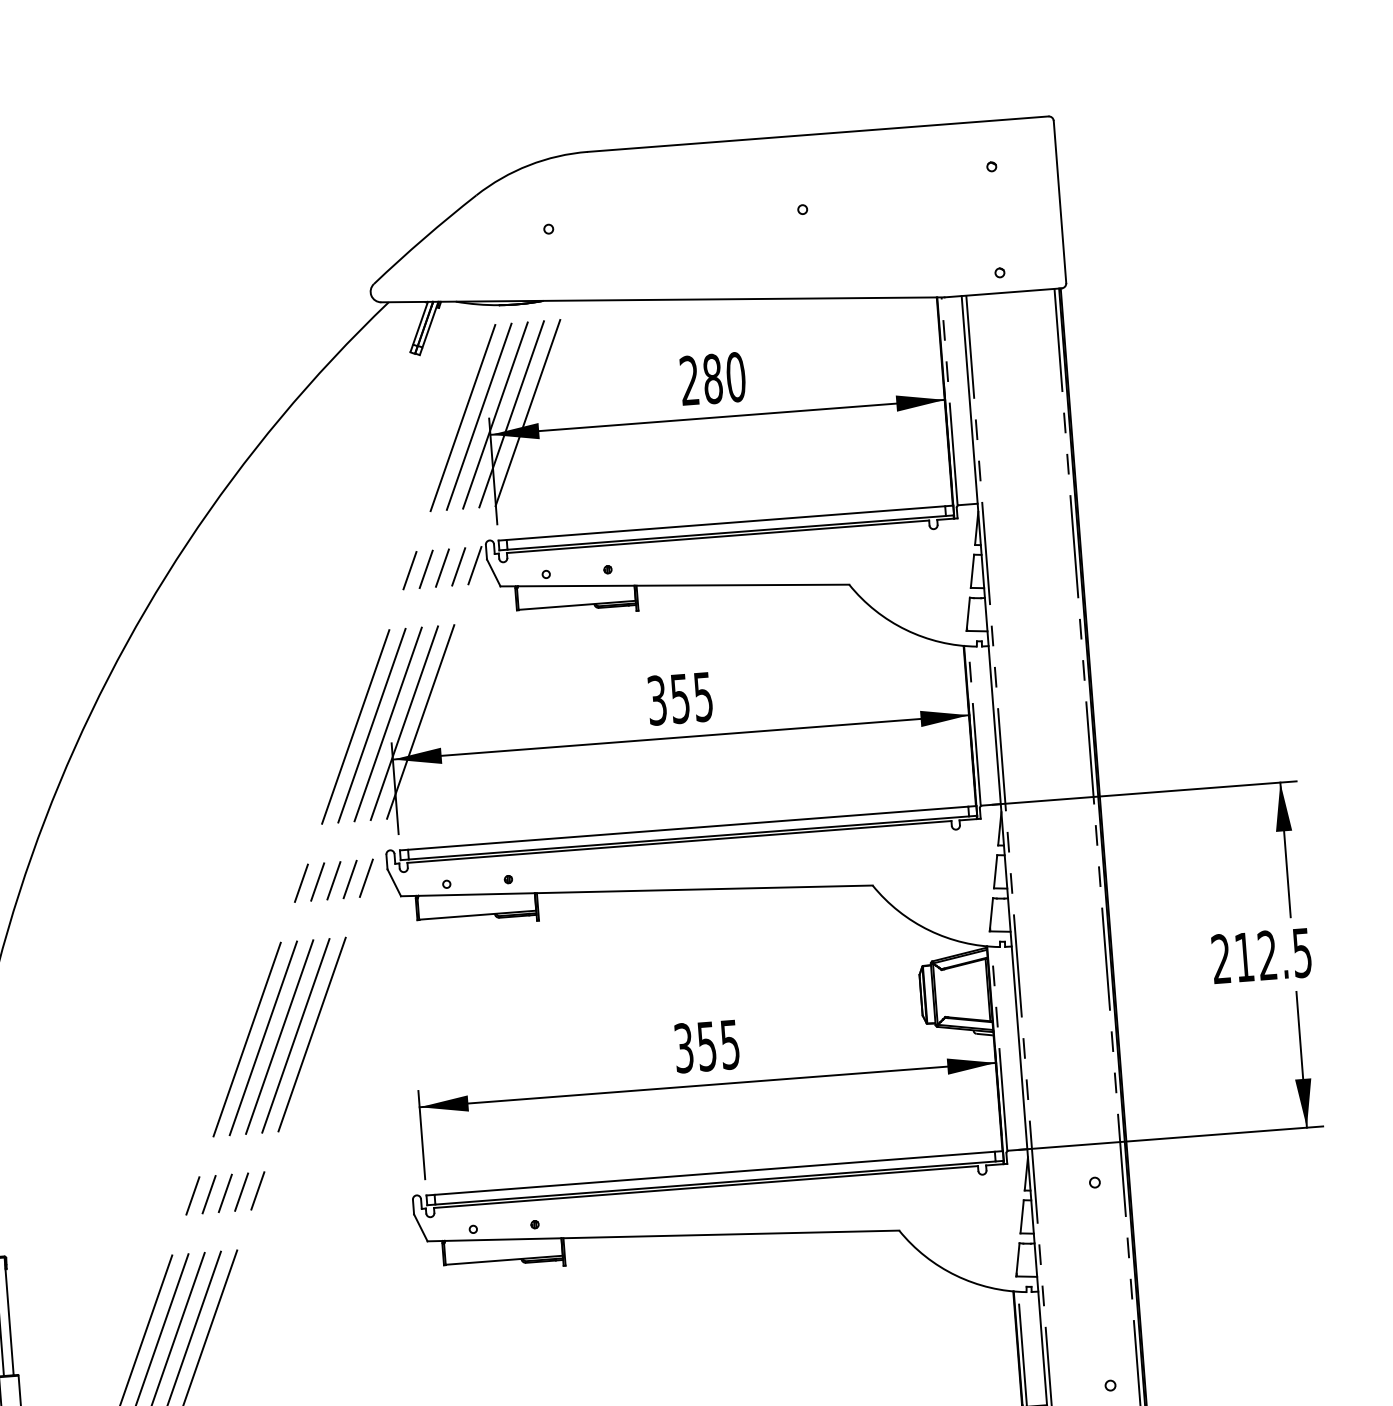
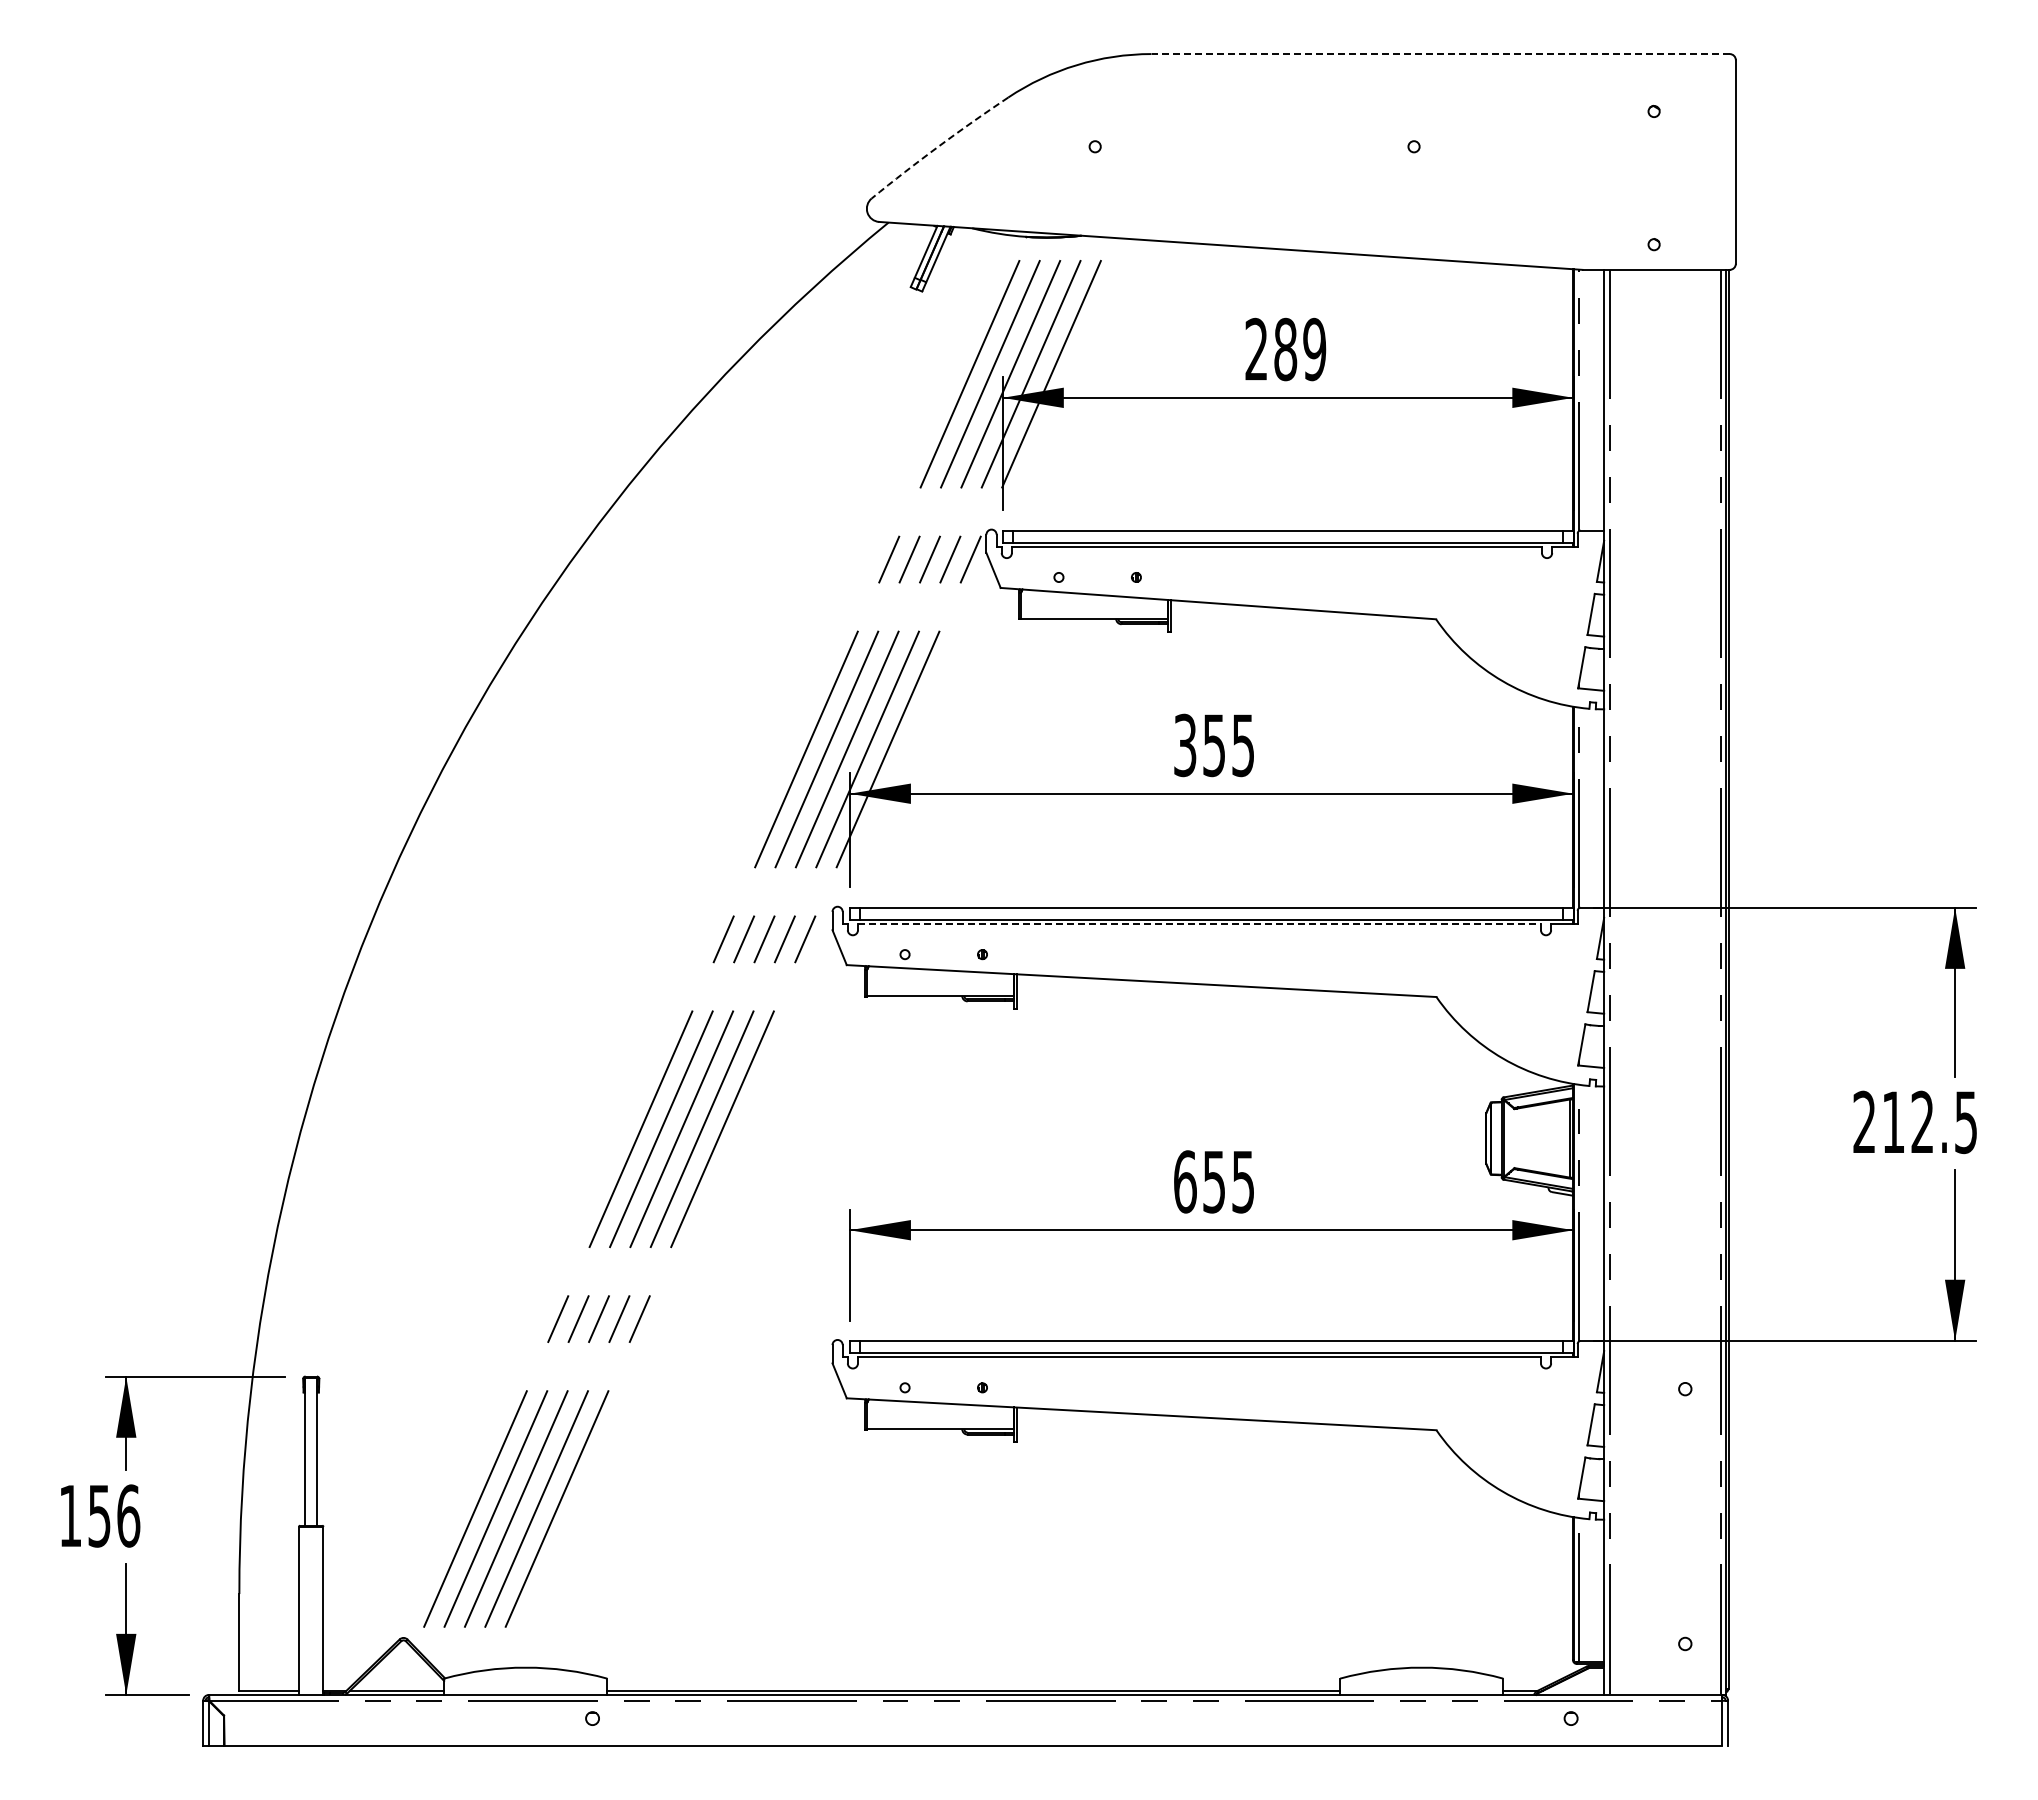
line: (818, 134) -> (1440, 54), solid -> dashed
arc: (423, 238) -> (938, 146), solid -> dashed
text: (735, 377) -> (1314, 349), 280 -> 289
line: (679, 842) -> (1199, 924), solid -> dashed
text: (684, 1047) -> (1185, 1181), 355 -> 655

